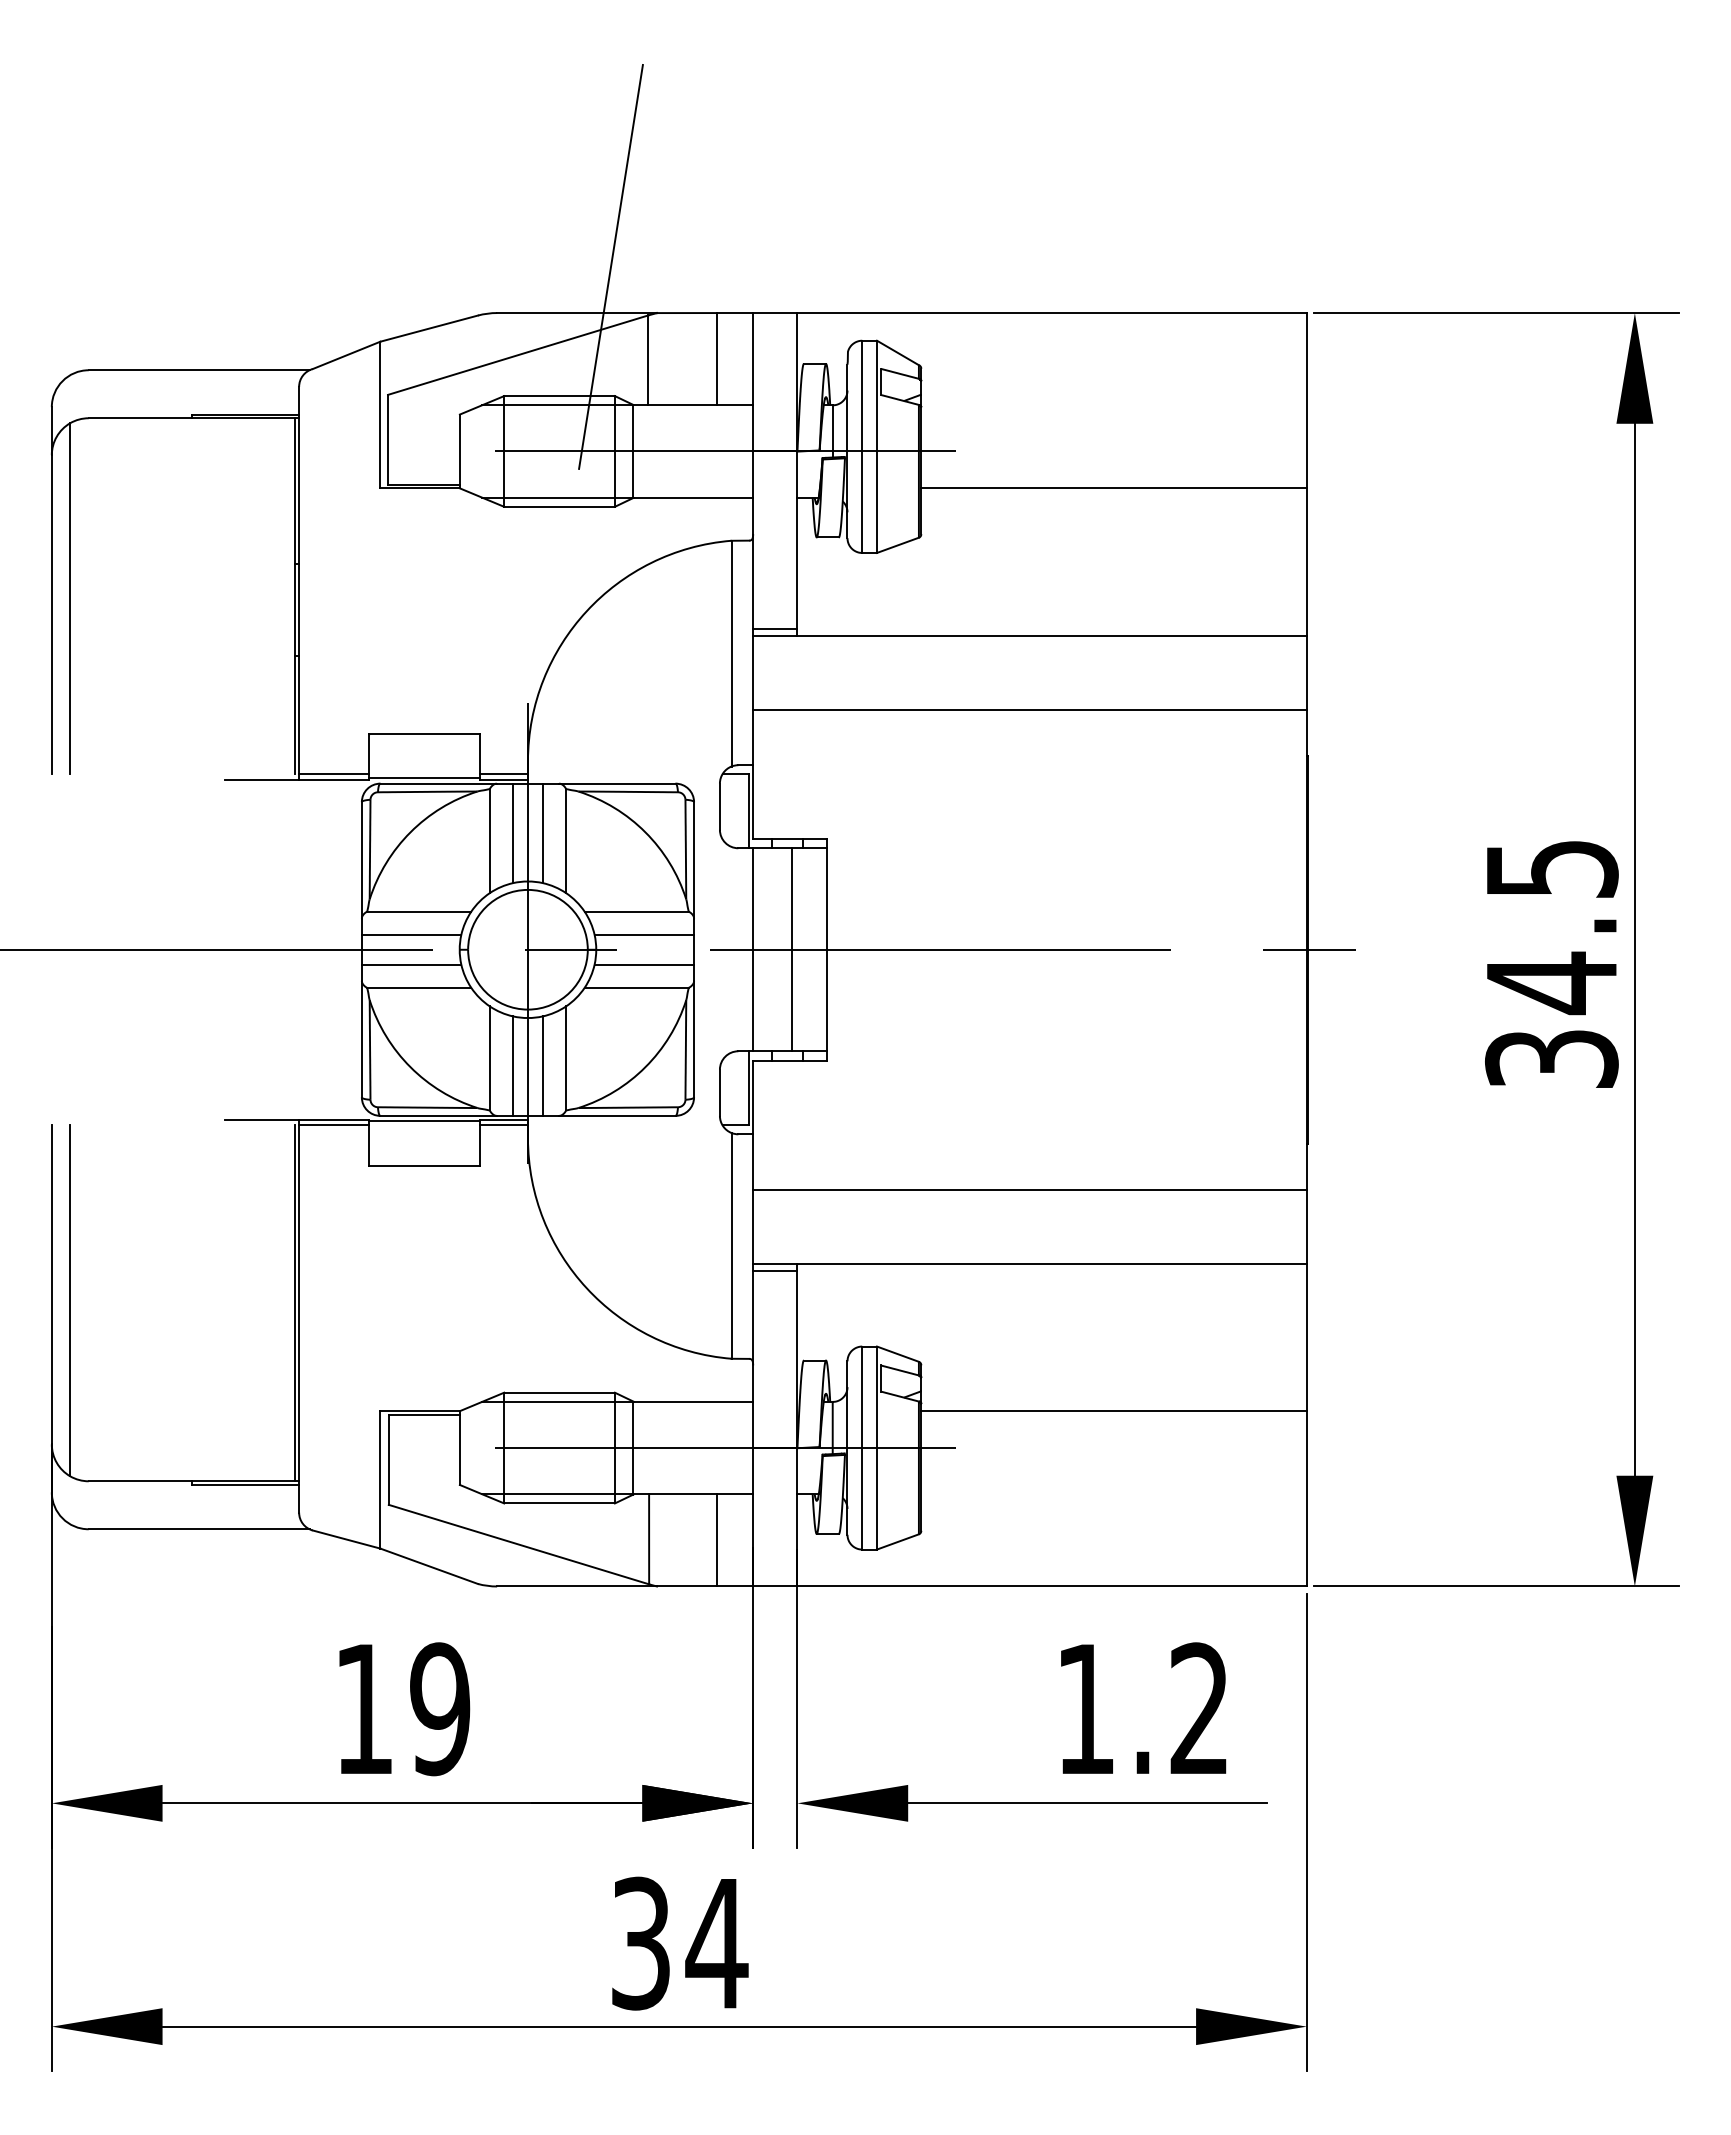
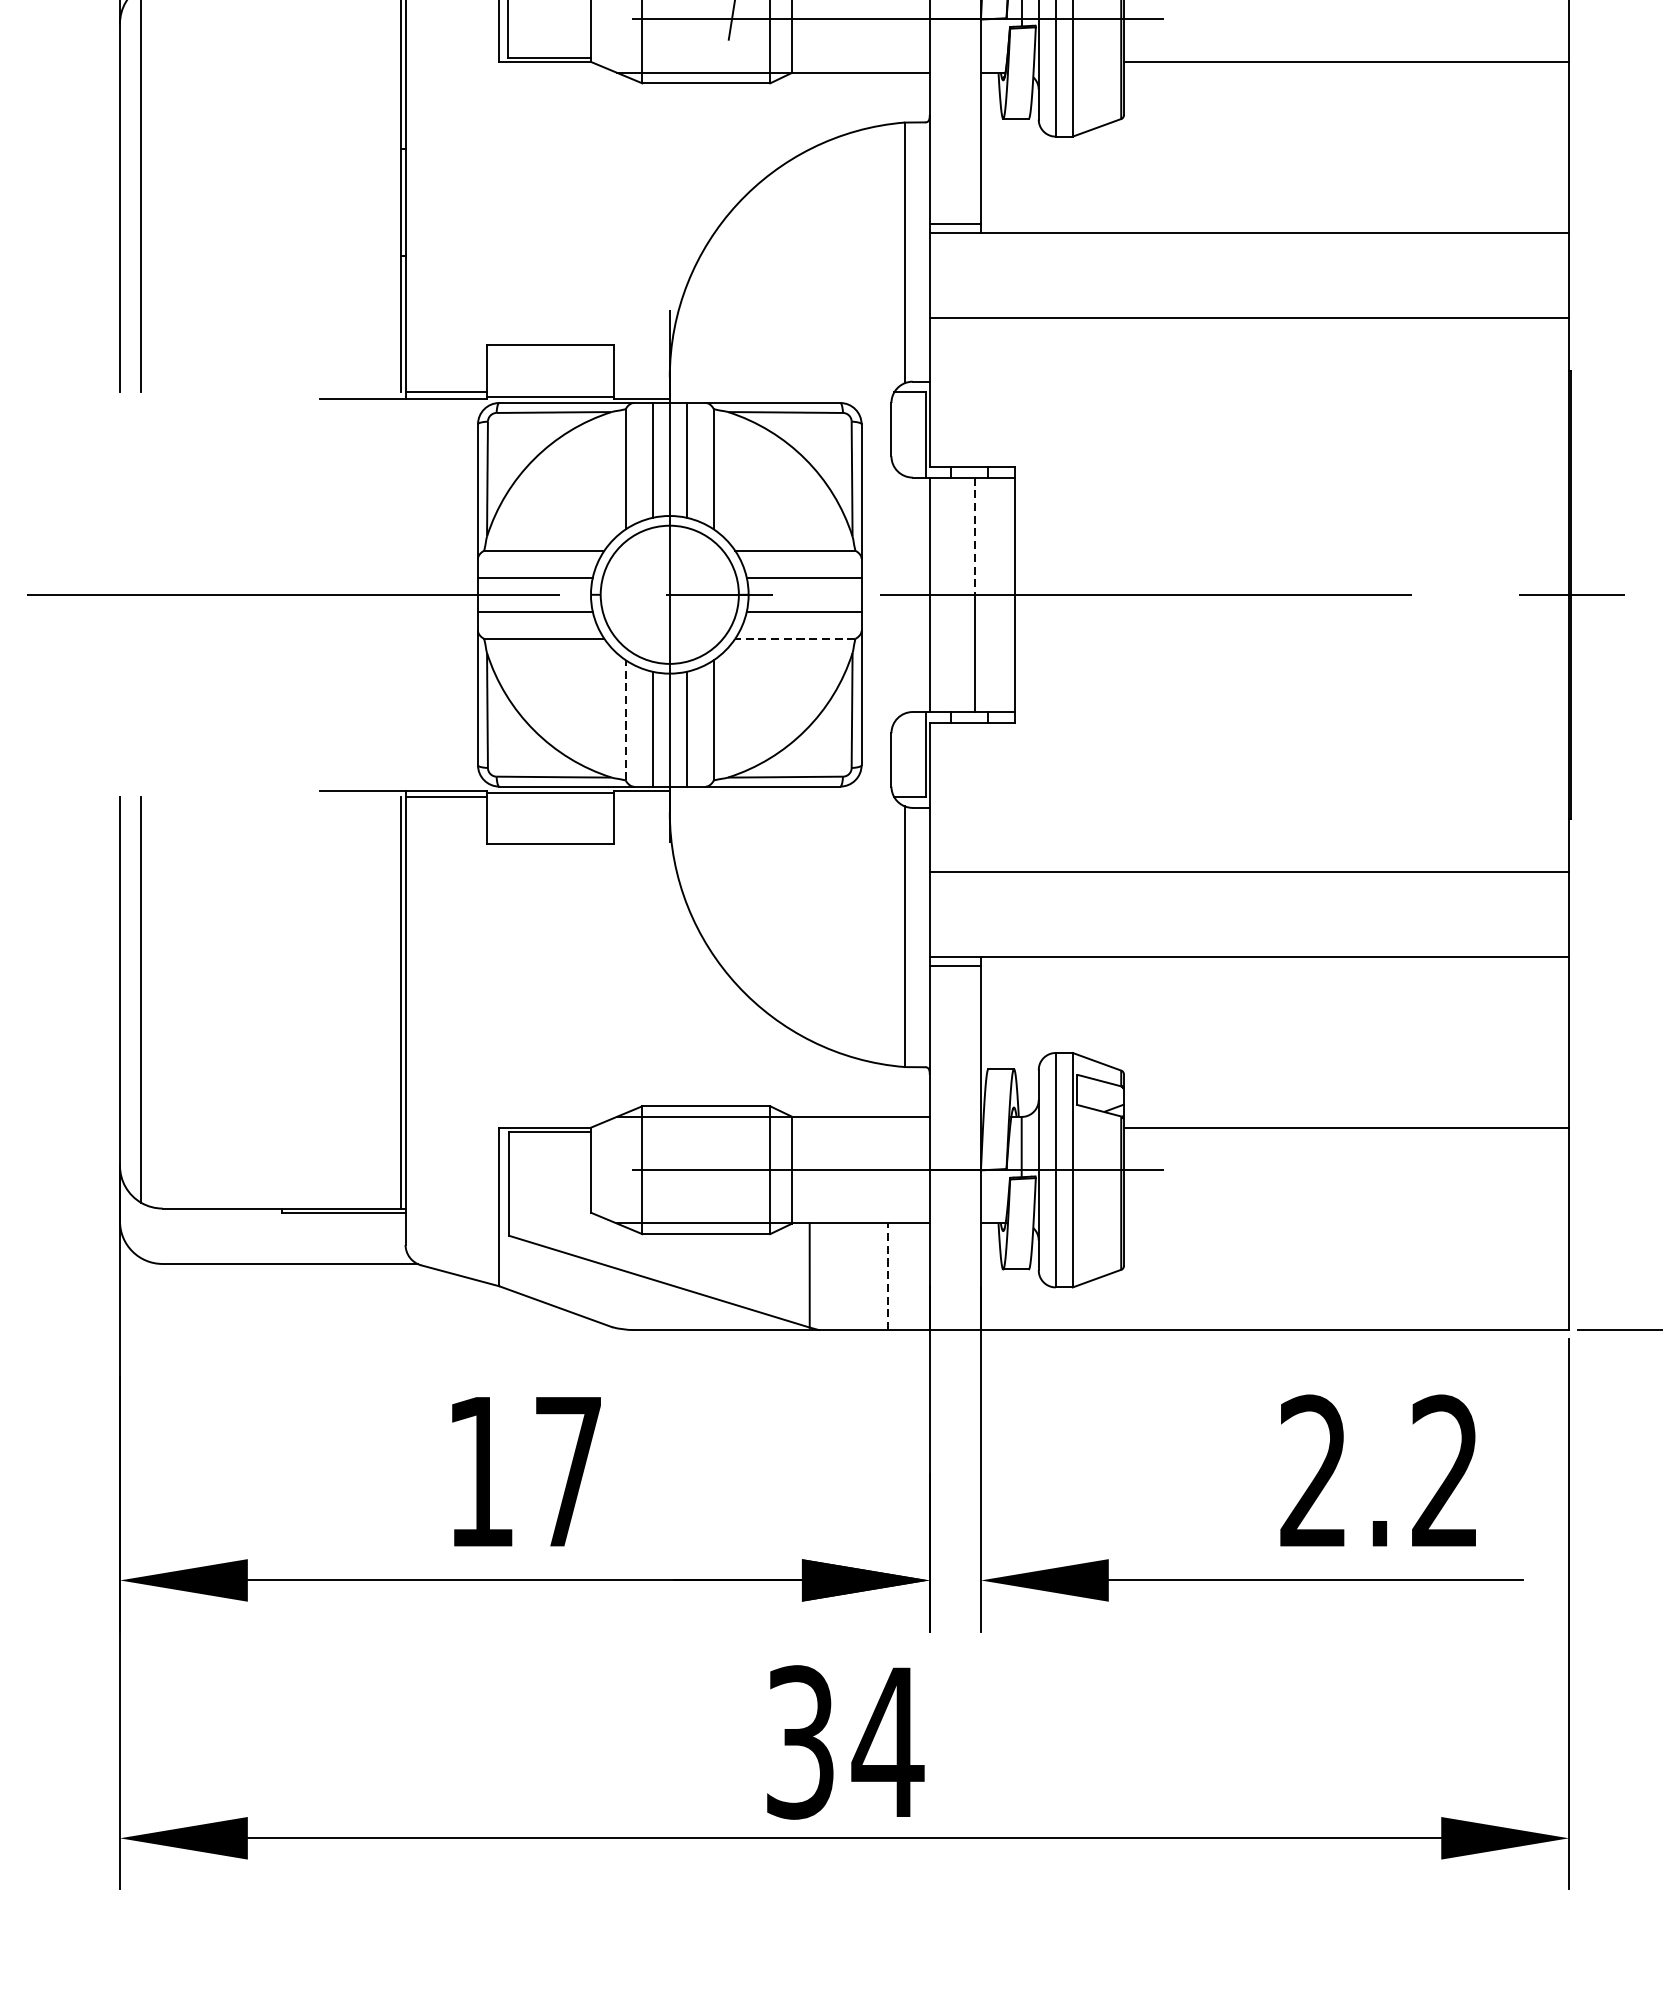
line: (503, 774) -> (641, 392), removed
line: (792, 899) -> (975, 536), solid -> dashed
line: (636, 987) -> (795, 638), solid -> dashed
line: (489, 1057) -> (625, 719), solid -> dashed
line: (503, 1125) -> (641, 797), removed
line: (717, 1539) -> (888, 1275), solid -> dashed
text: (1084, 1707) -> (1312, 1469), 1.2 -> 2.2
text: (440, 1709) -> (568, 1472), 19 -> 17

